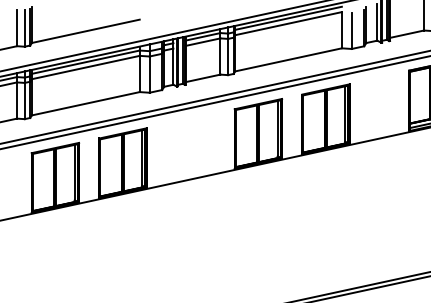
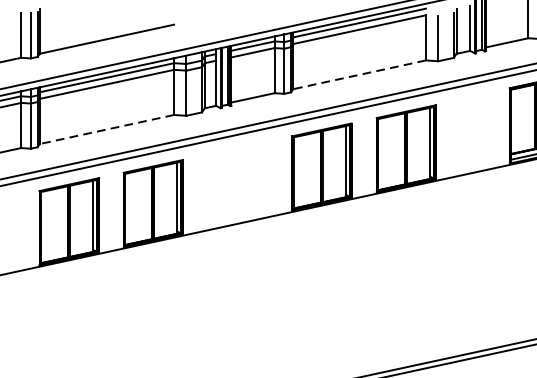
line: (288, 59) -> (359, 74), solid -> dashed
line: (85, 103) -> (106, 129), solid -> dashed

